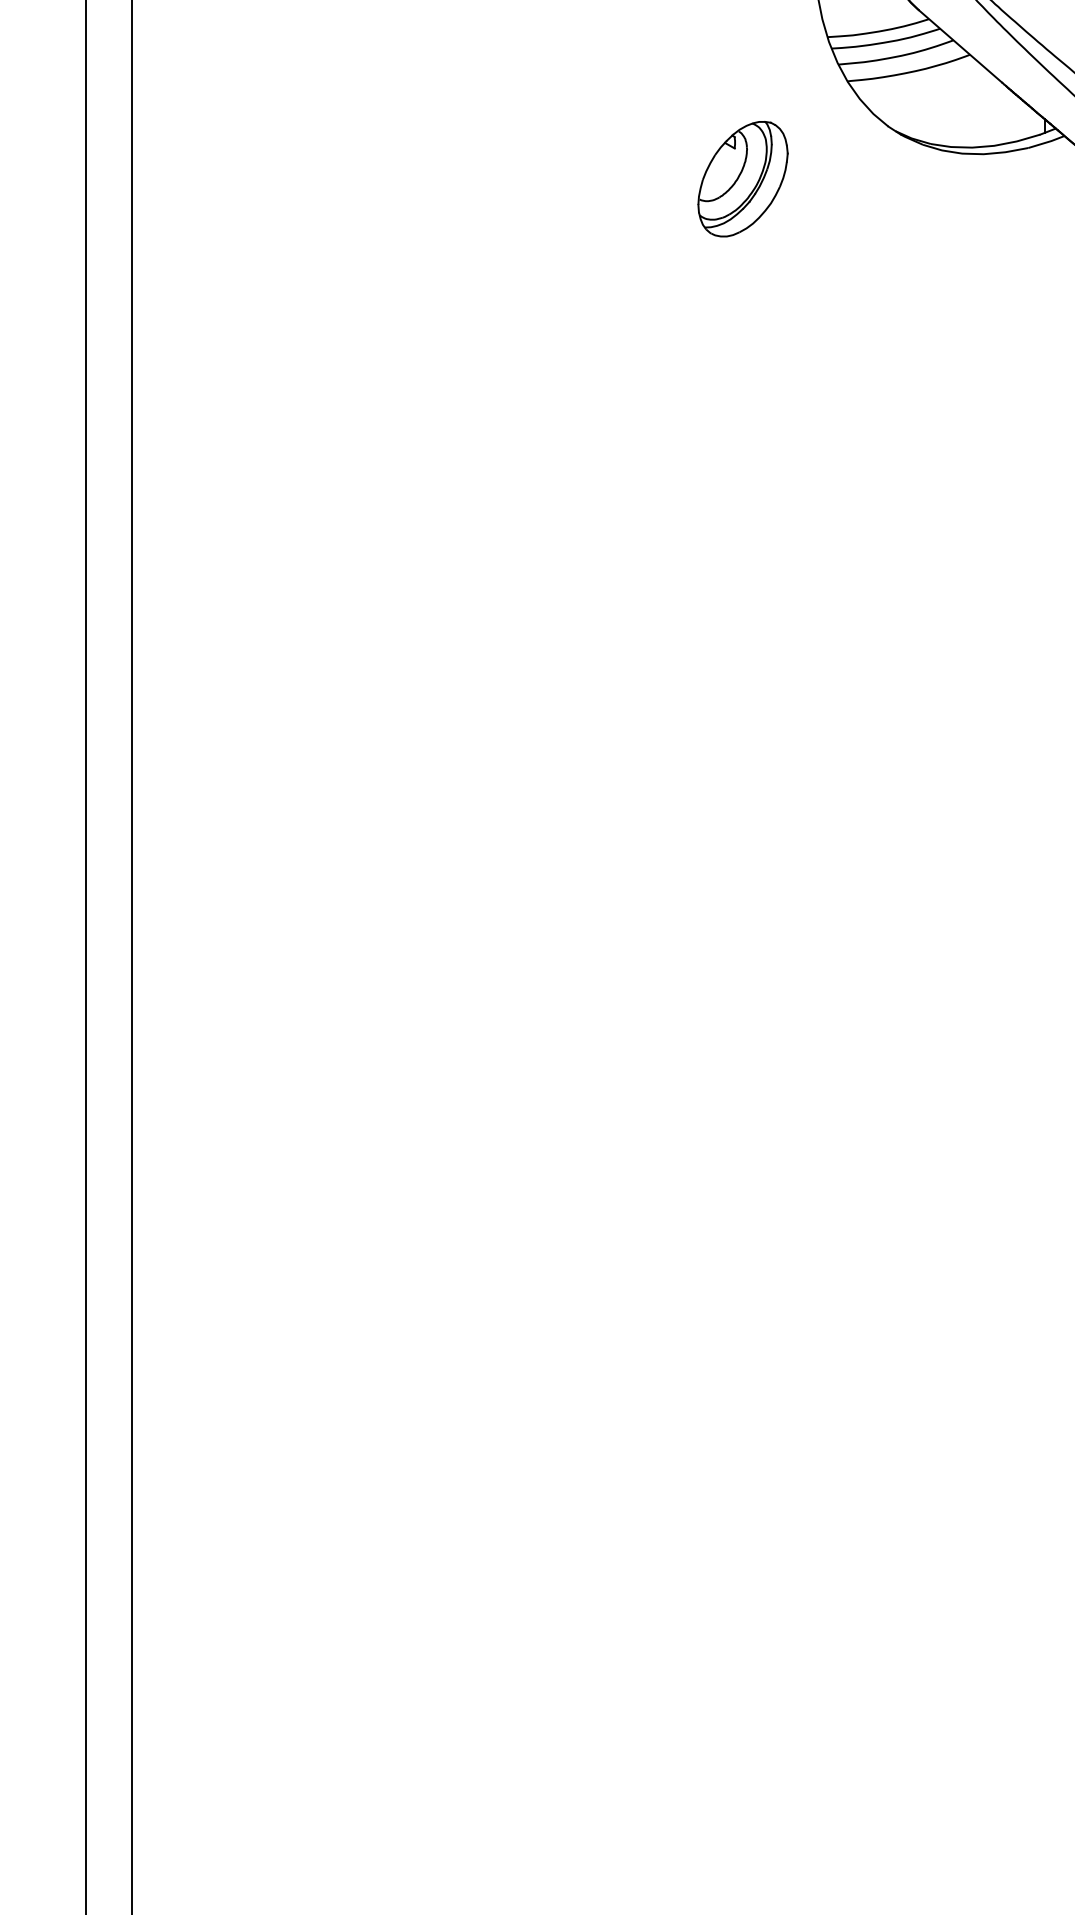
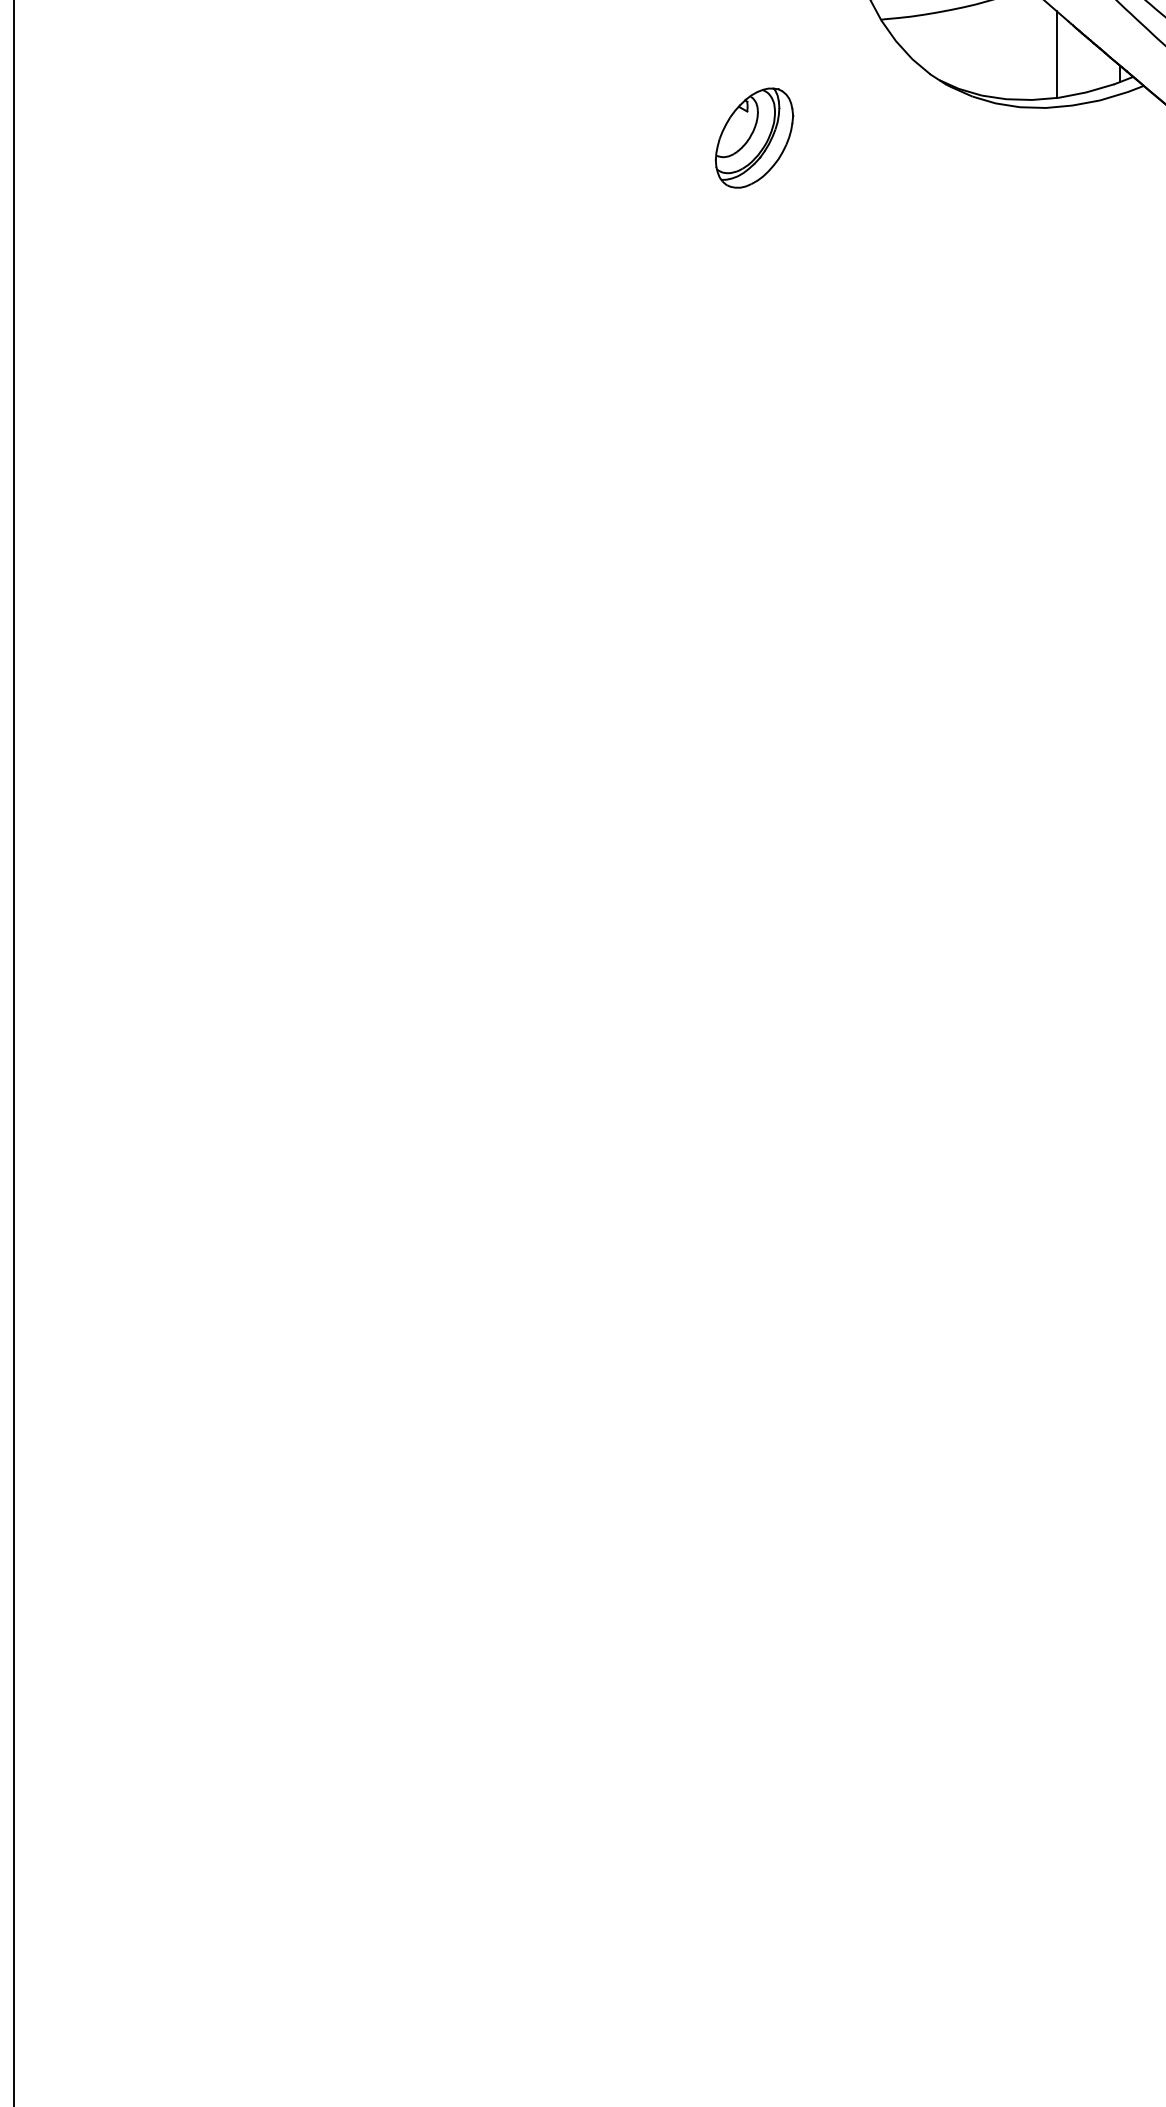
line: (992, 109) -> (1056, 53), added
part: (742, 178) -> (753, 137), size x0.71

